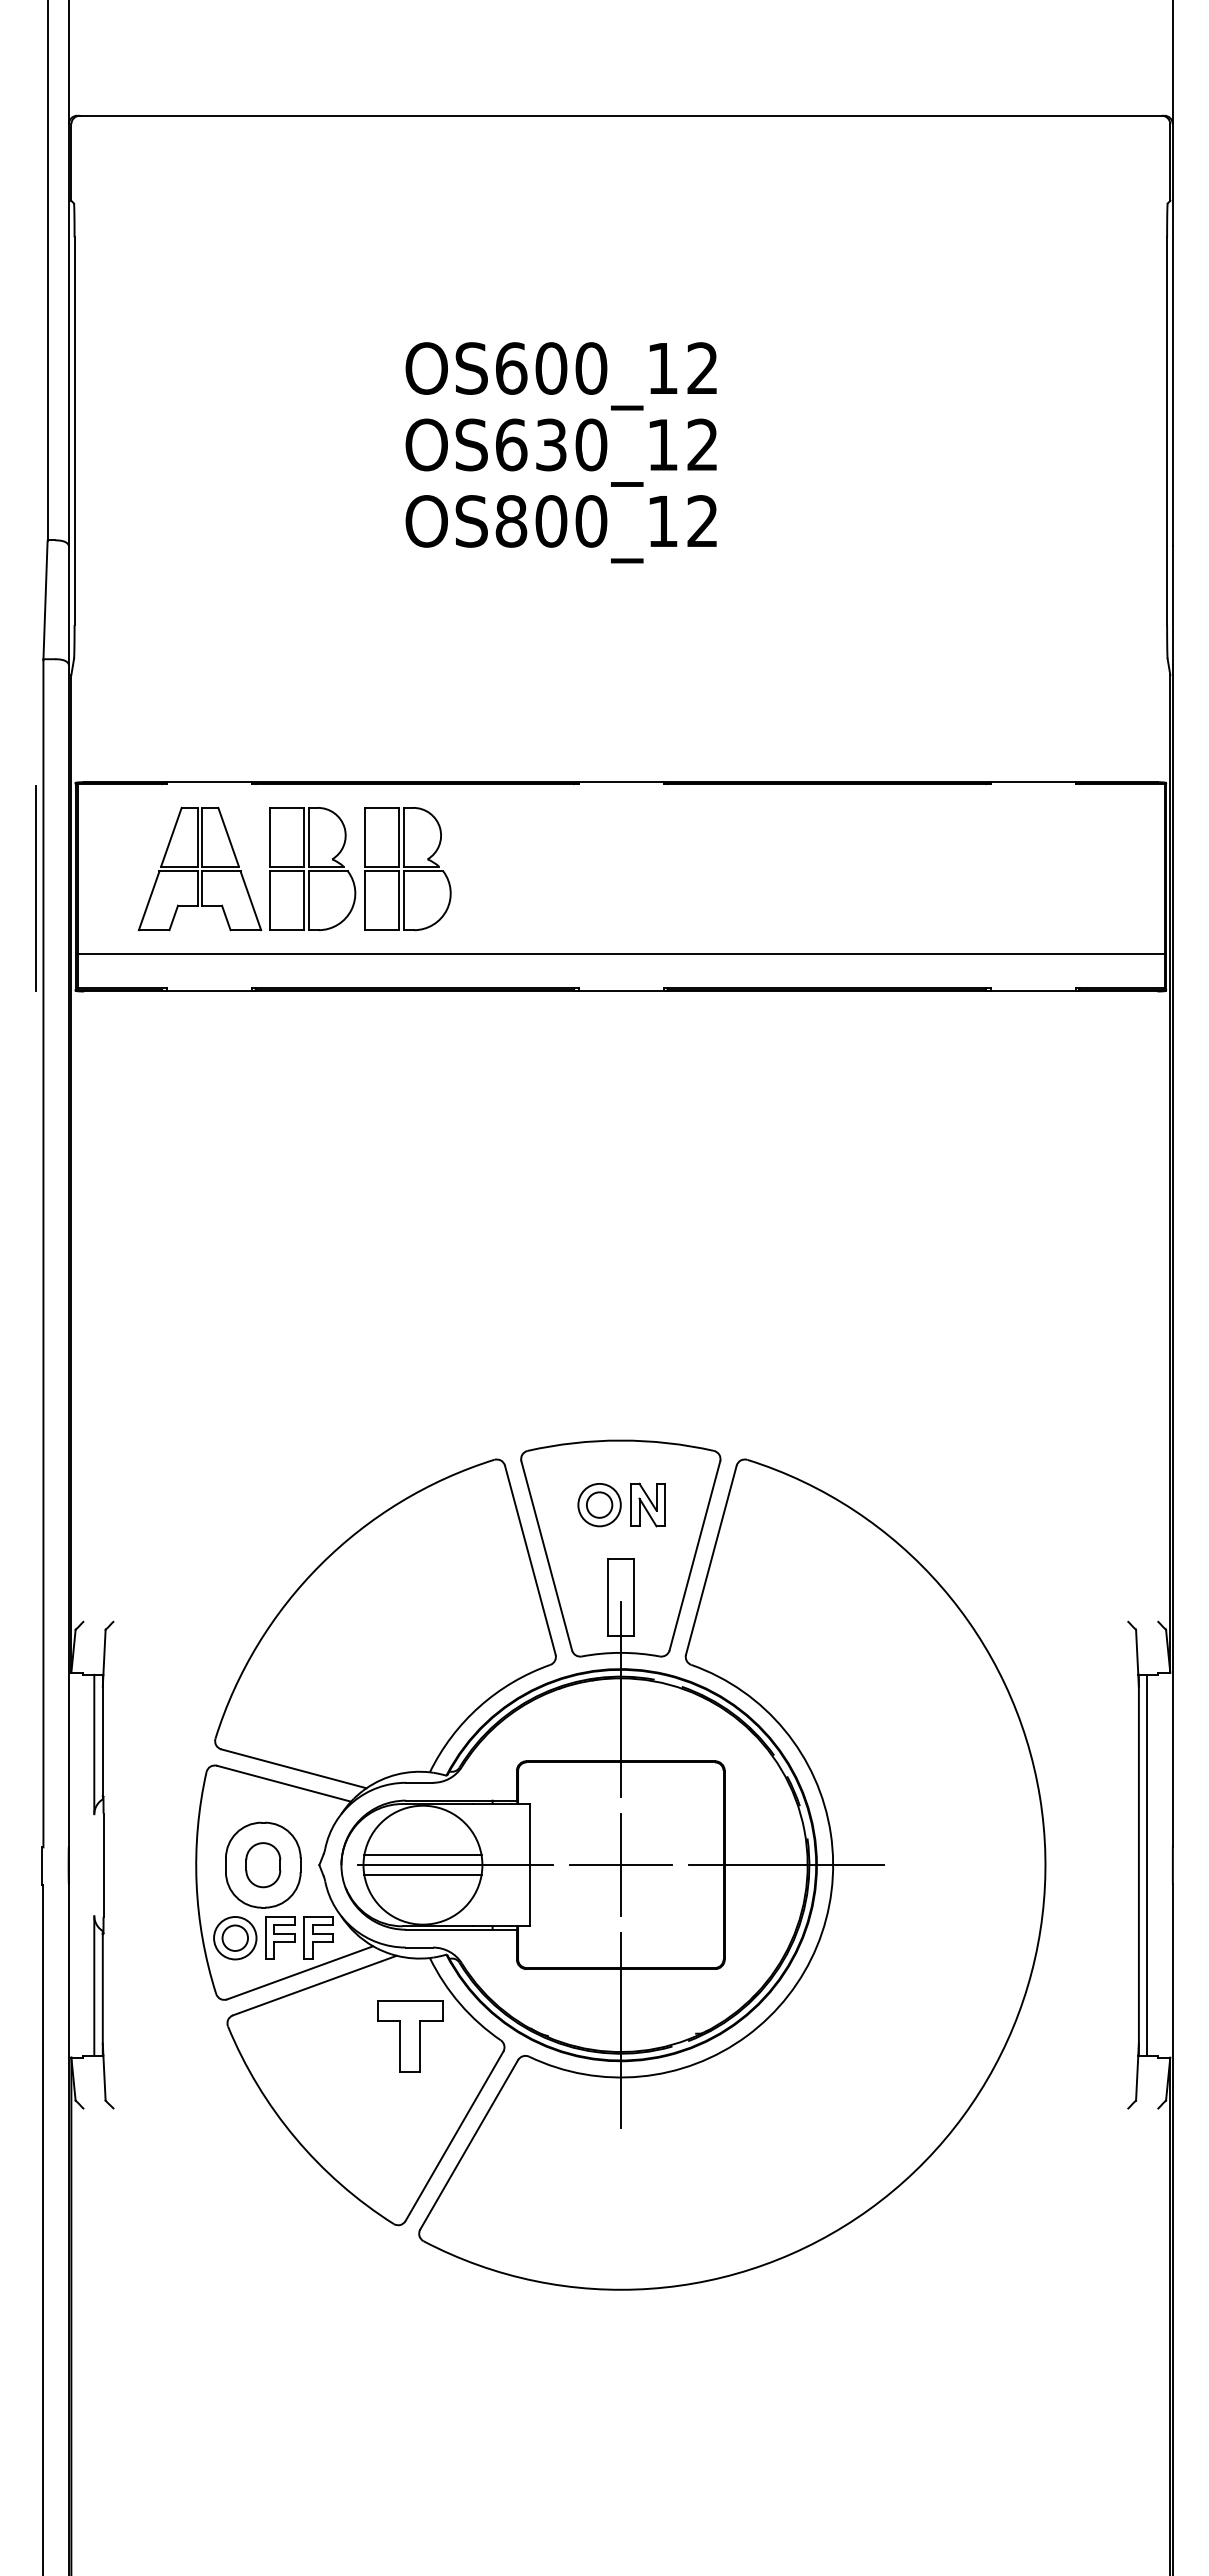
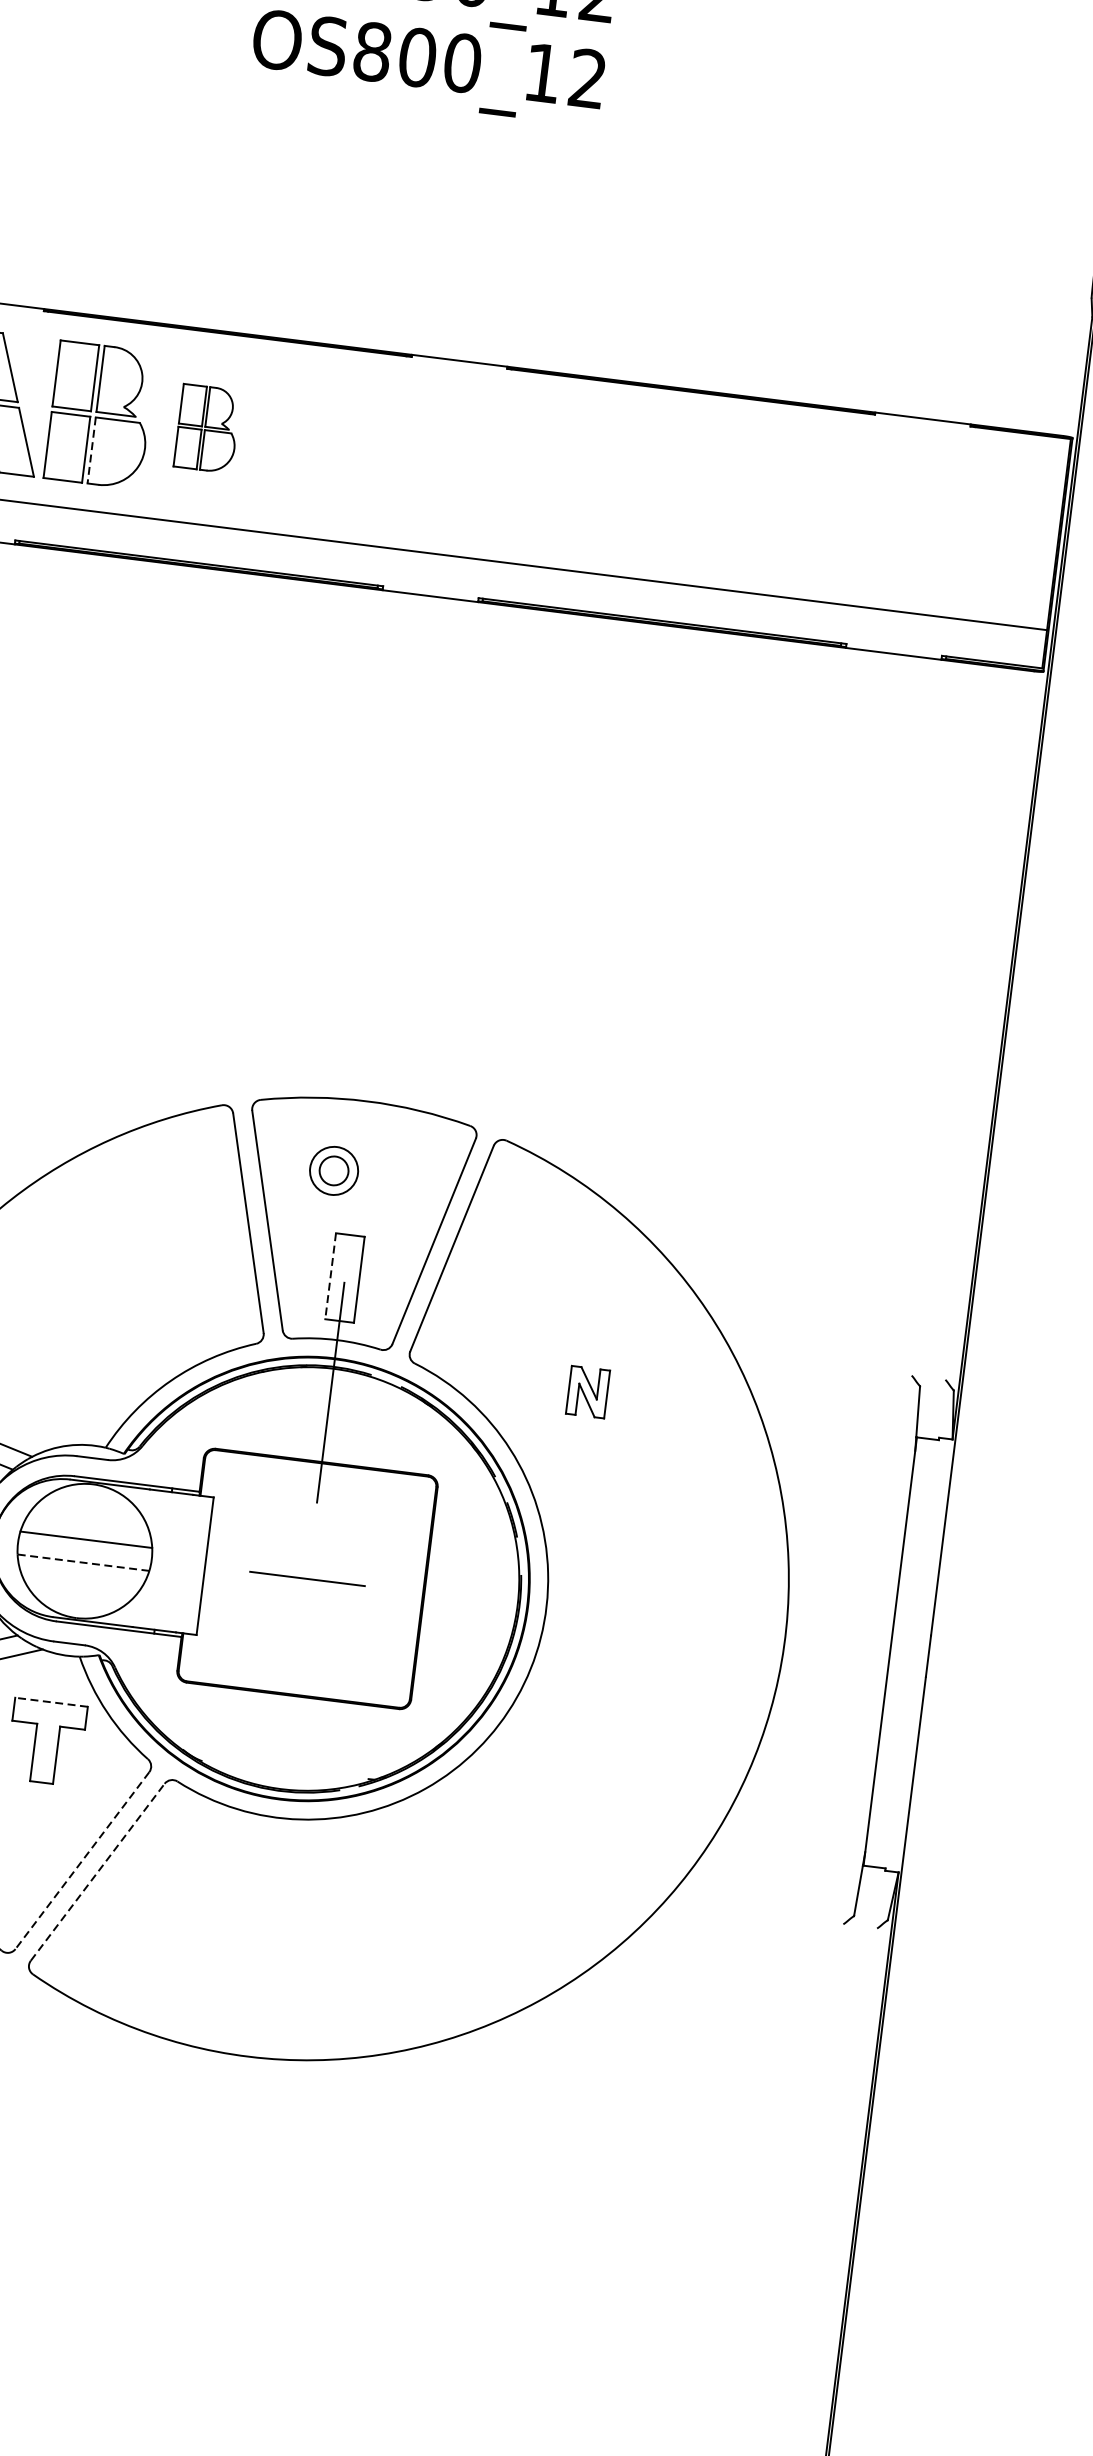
part: (407, 869) -> (207, 429), size x0.6
line: (308, 901) -> (91, 451), solid -> dashed
part: (647, 1504) -> (587, 1391), moved
line: (608, 1598) -> (330, 1277), solid -> dashed
line: (1147, 1864) -> (900, 1651), removed
line: (454, 1865) -> (120, 1556), removed
line: (620, 1865) -> (307, 1579), removed
line: (786, 1865) -> (493, 1602), removed
line: (422, 1875) -> (82, 1562), solid -> dashed
line: (409, 2001) -> (50, 1702), solid -> dashed
line: (620, 2030) -> (283, 1764), removed
line: (454, 2136) -> (82, 1860), solid -> dashed
line: (469, 2144) -> (98, 1871), solid -> dashed

